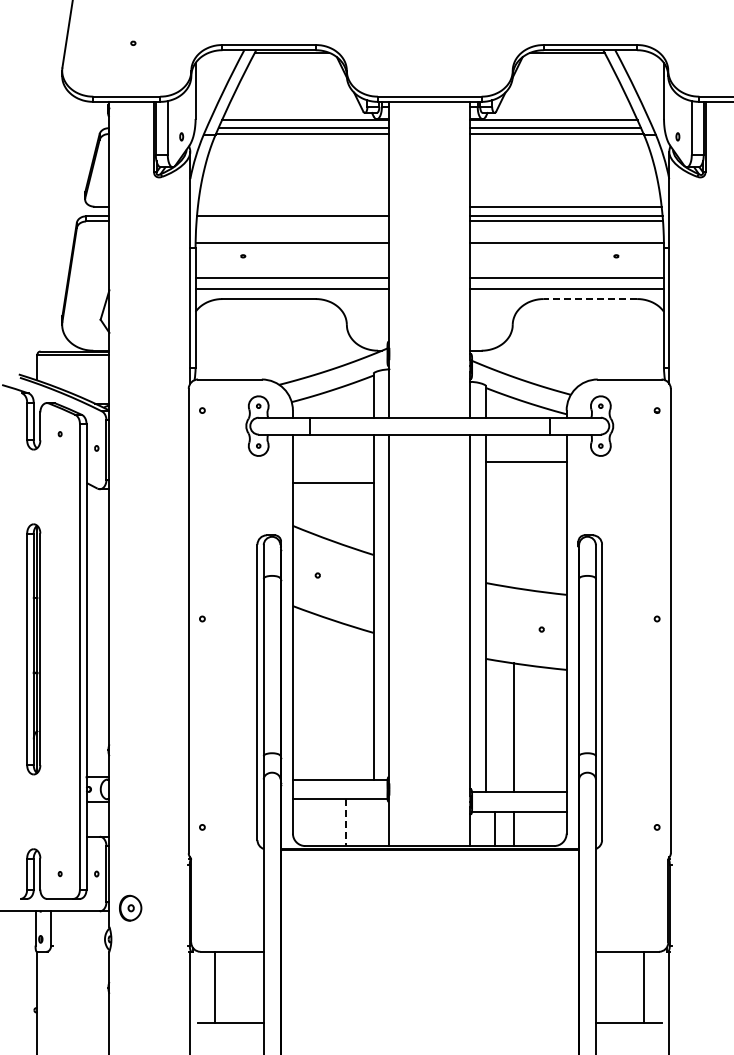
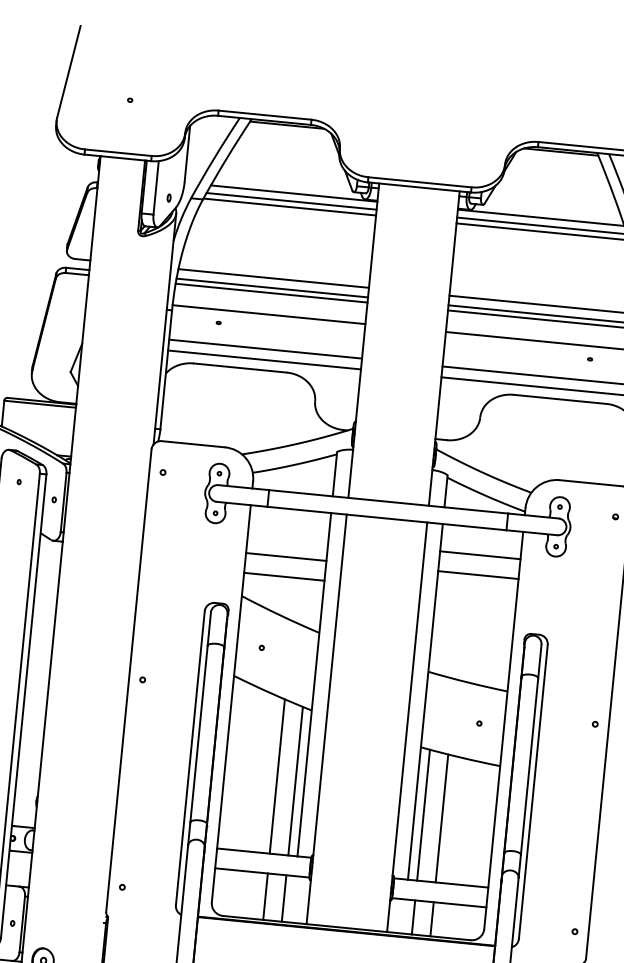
line: (293, 206) -> (273, 278), added
line: (292, 221) -> (271, 293), added
line: (590, 299) -> (560, 399), dashed -> solid
line: (525, 481) -> (477, 574), added
line: (332, 502) -> (283, 576), added
line: (345, 701) -> (277, 775), added
line: (364, 704) -> (295, 780), added
line: (495, 725) -> (423, 814), added
line: (364, 822) -> (284, 898), added
line: (345, 823) -> (265, 897), dashed -> solid

